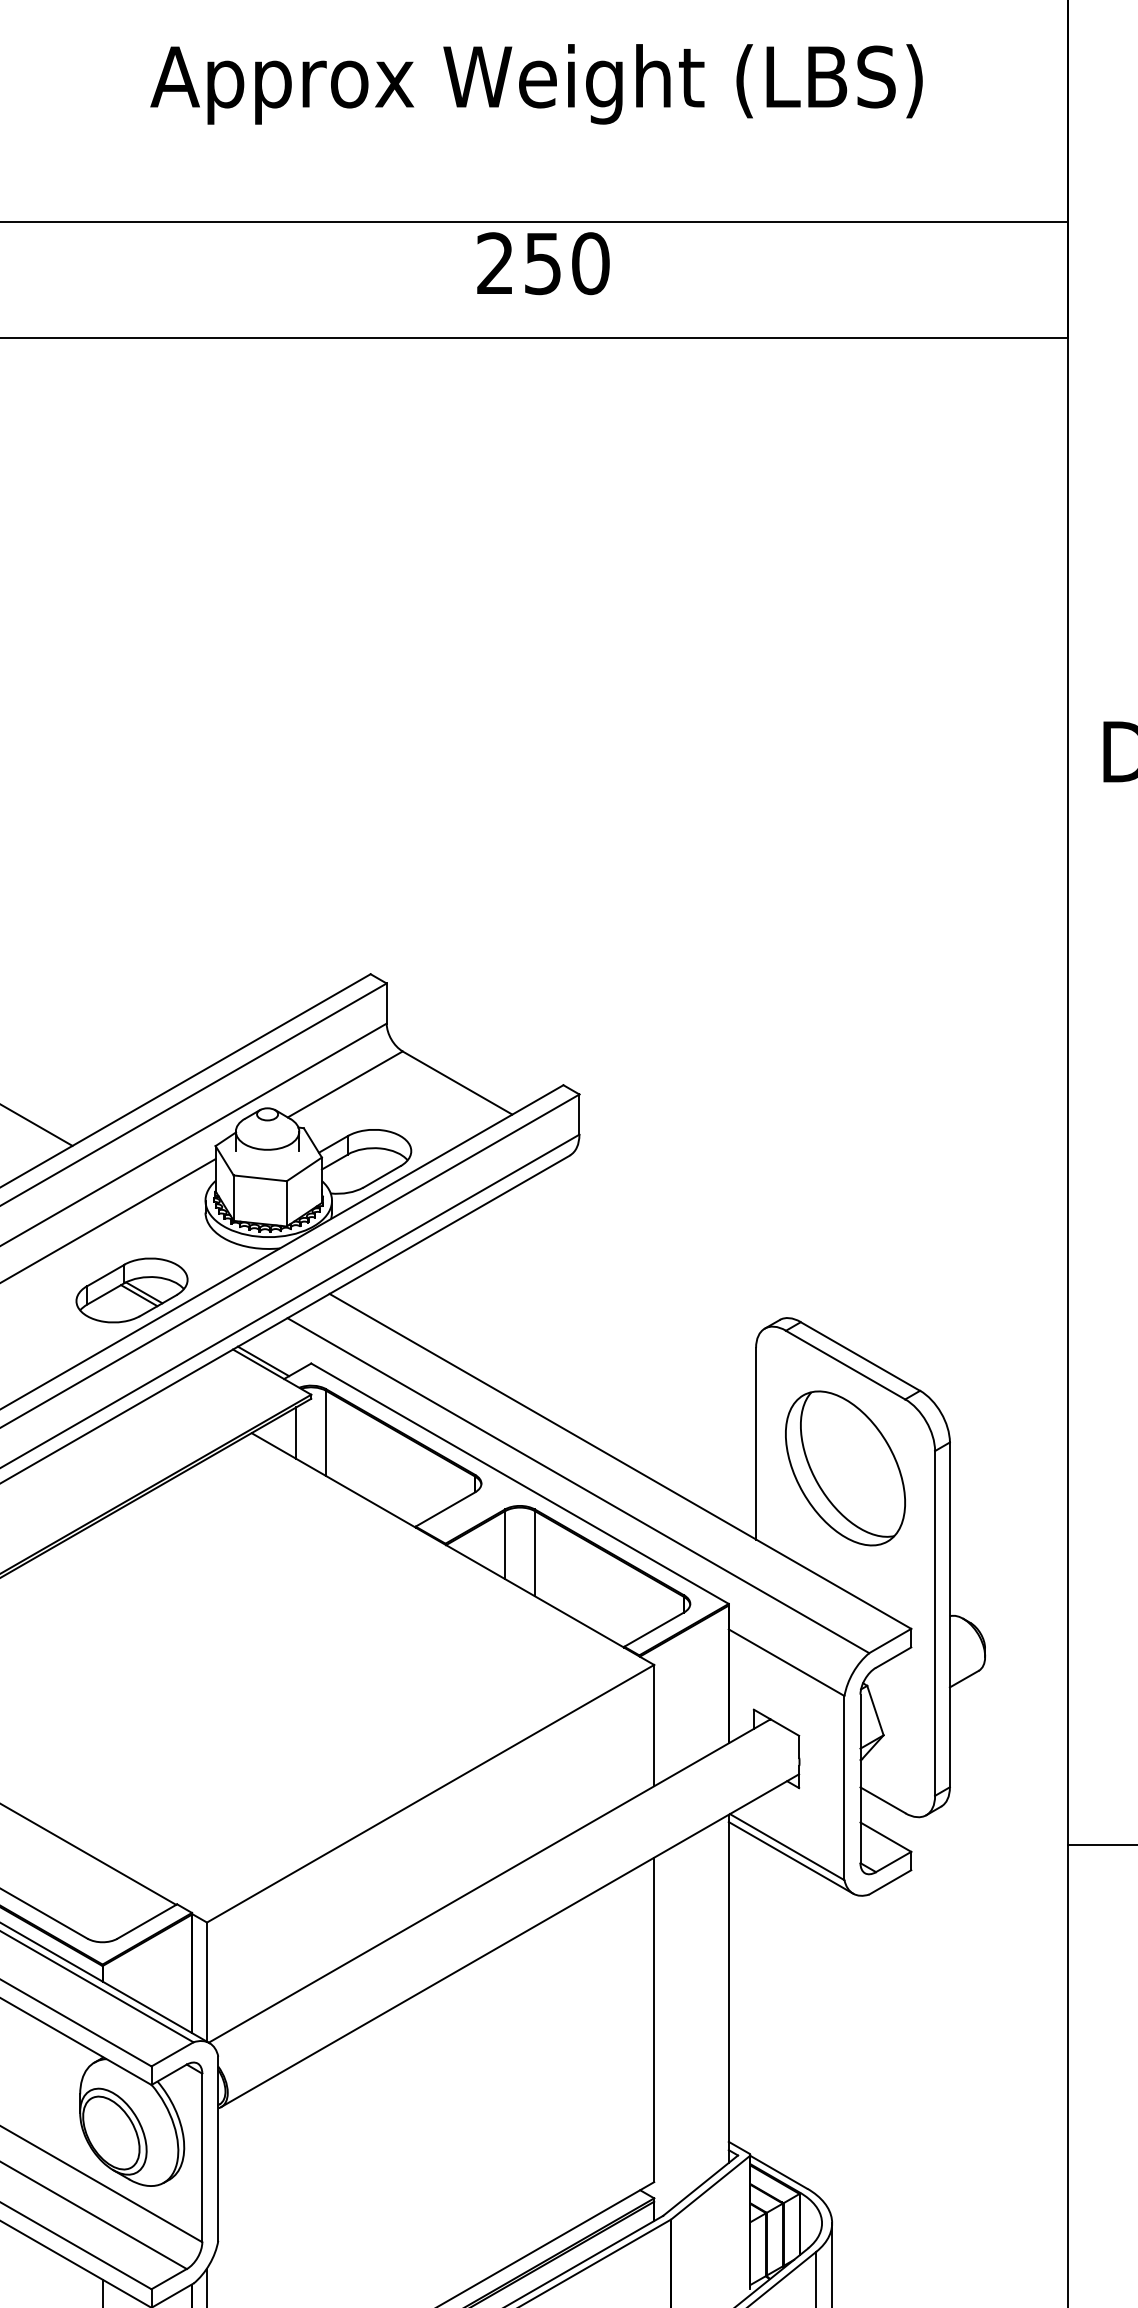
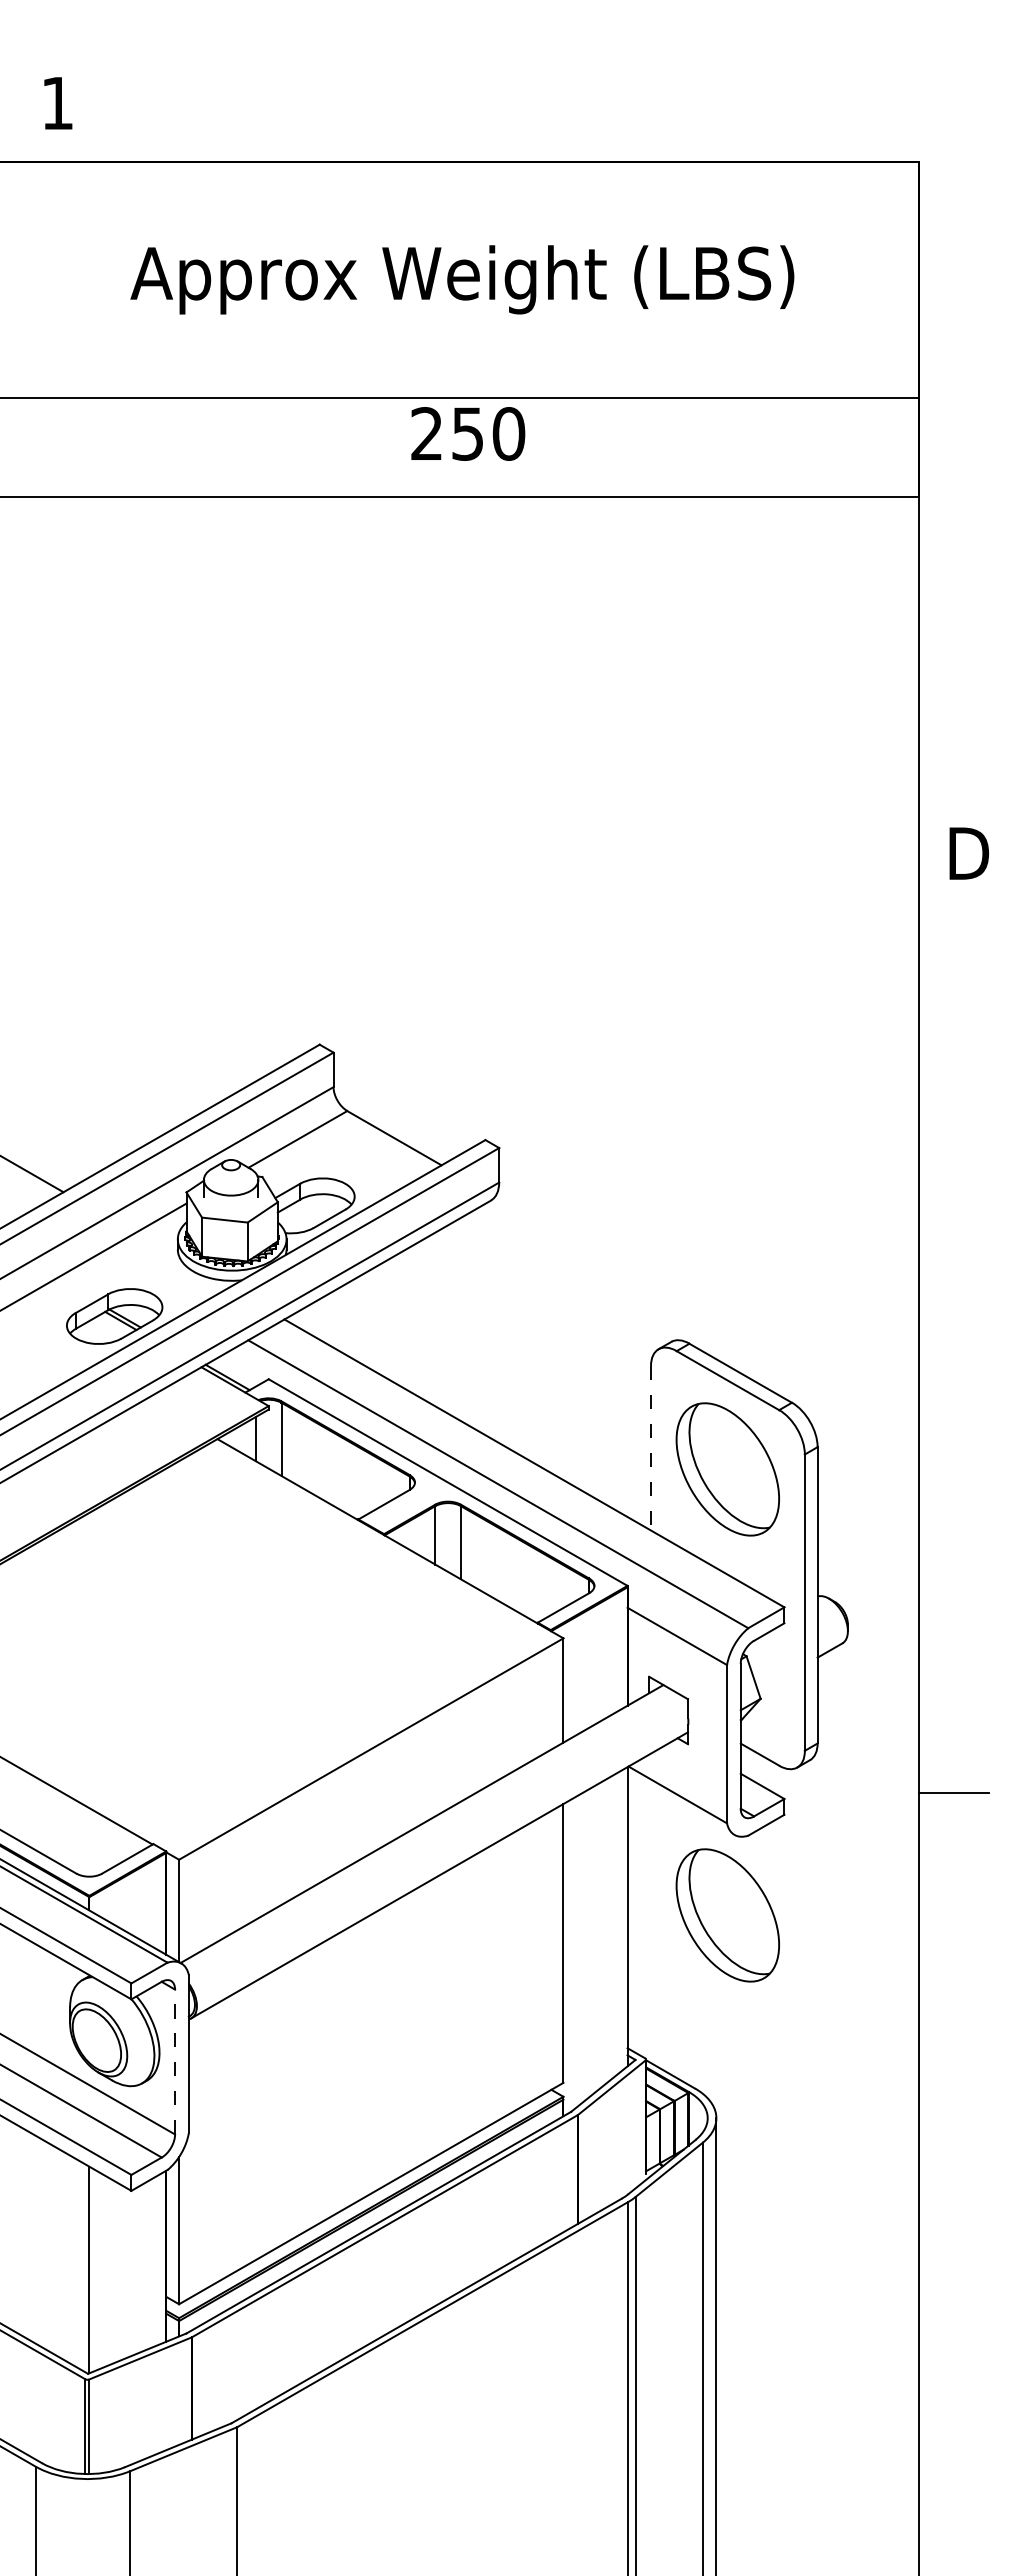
line: (756, 1444) -> (651, 1448), solid -> dashed
line: (790, 1857) -> (680, 1803), removed
part: (845, 1987) -> (727, 1915), added
line: (202, 2157) -> (175, 2061), solid -> dashed

